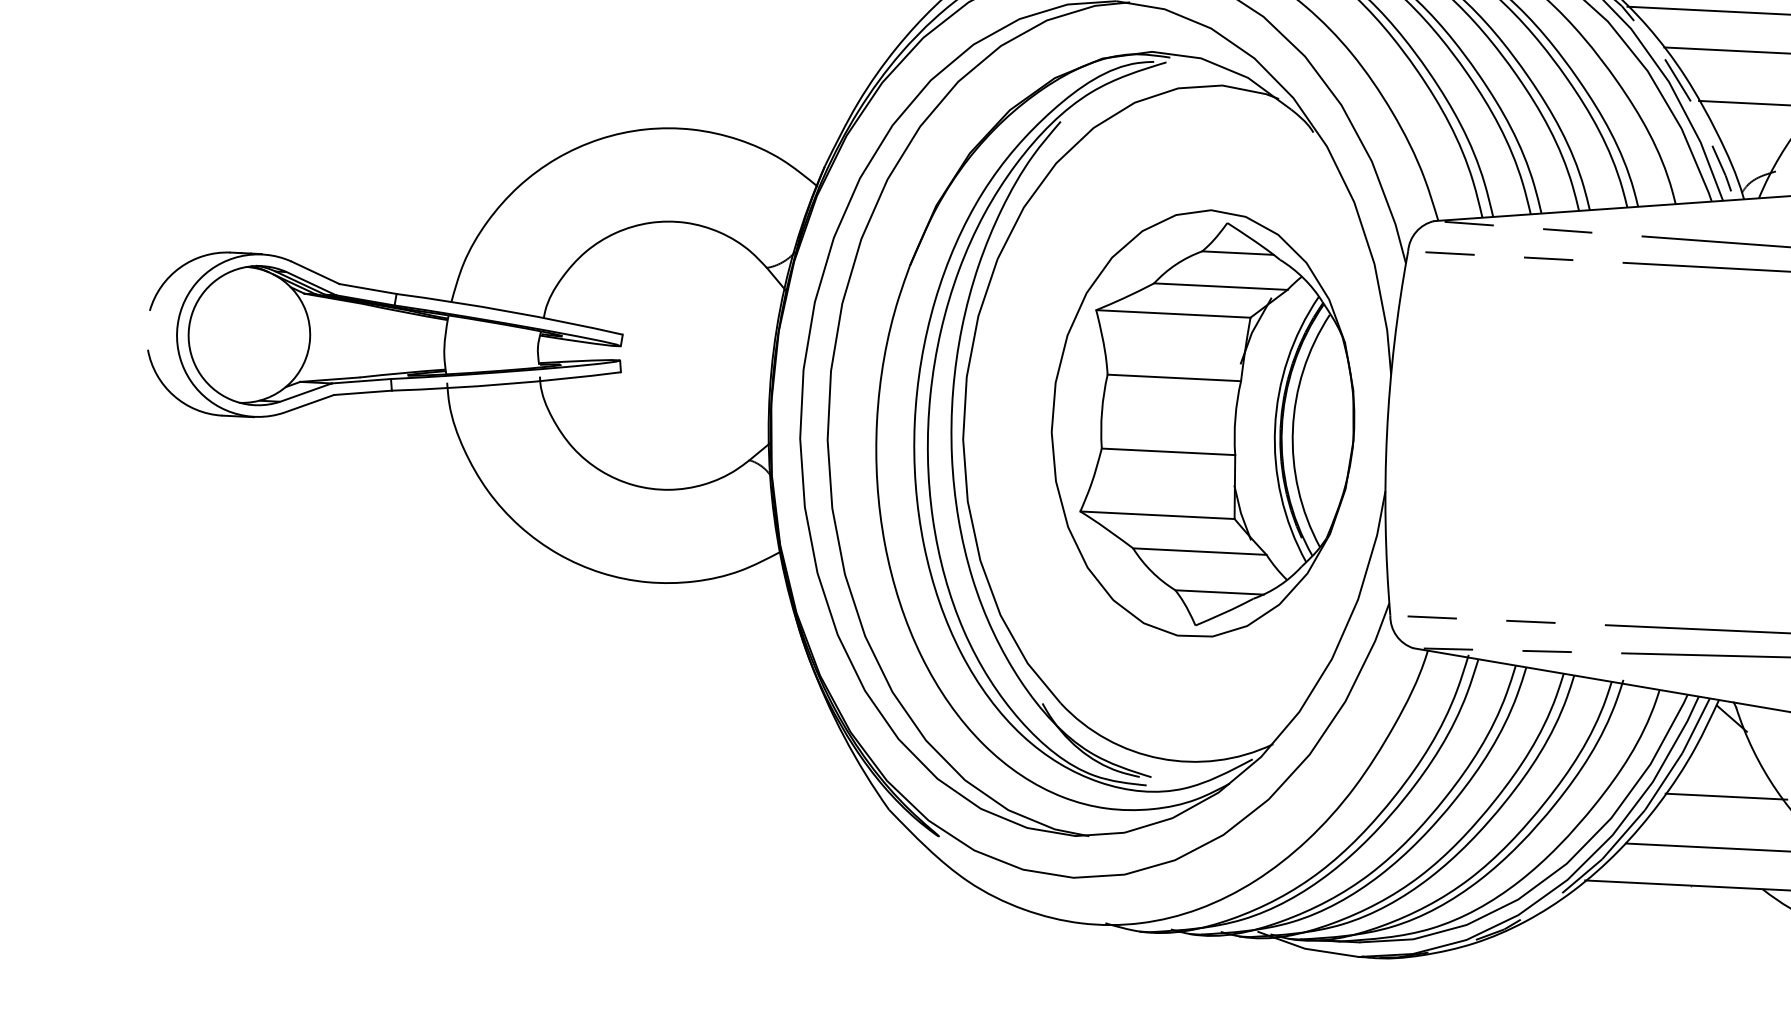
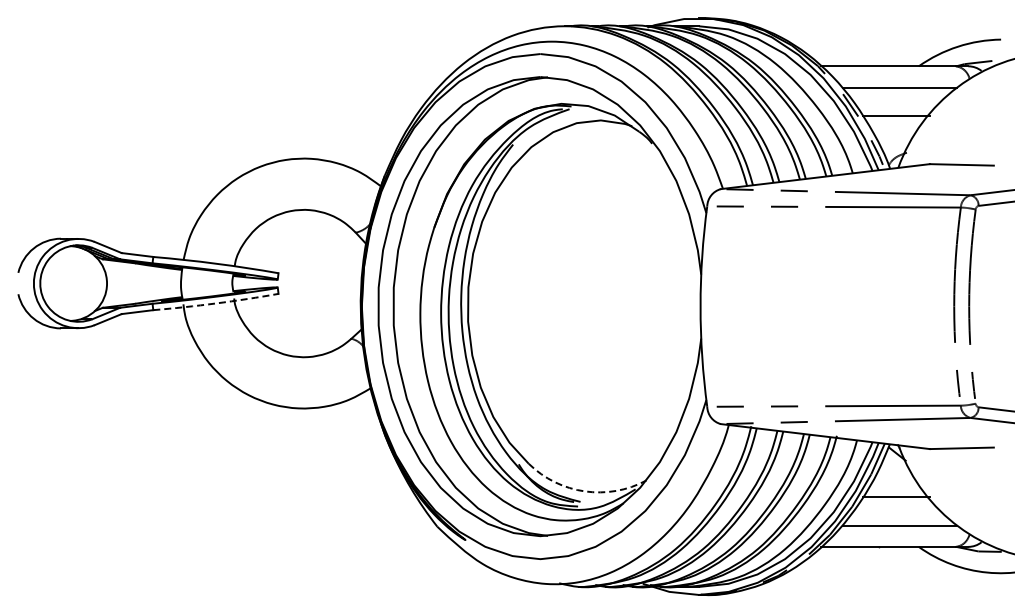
arc: (507, 384) -> (216, 303), solid -> dashed
part: (1203, 423) -> (599, 306), removed
arc: (1159, 758) -> (584, 491), solid -> dashed

